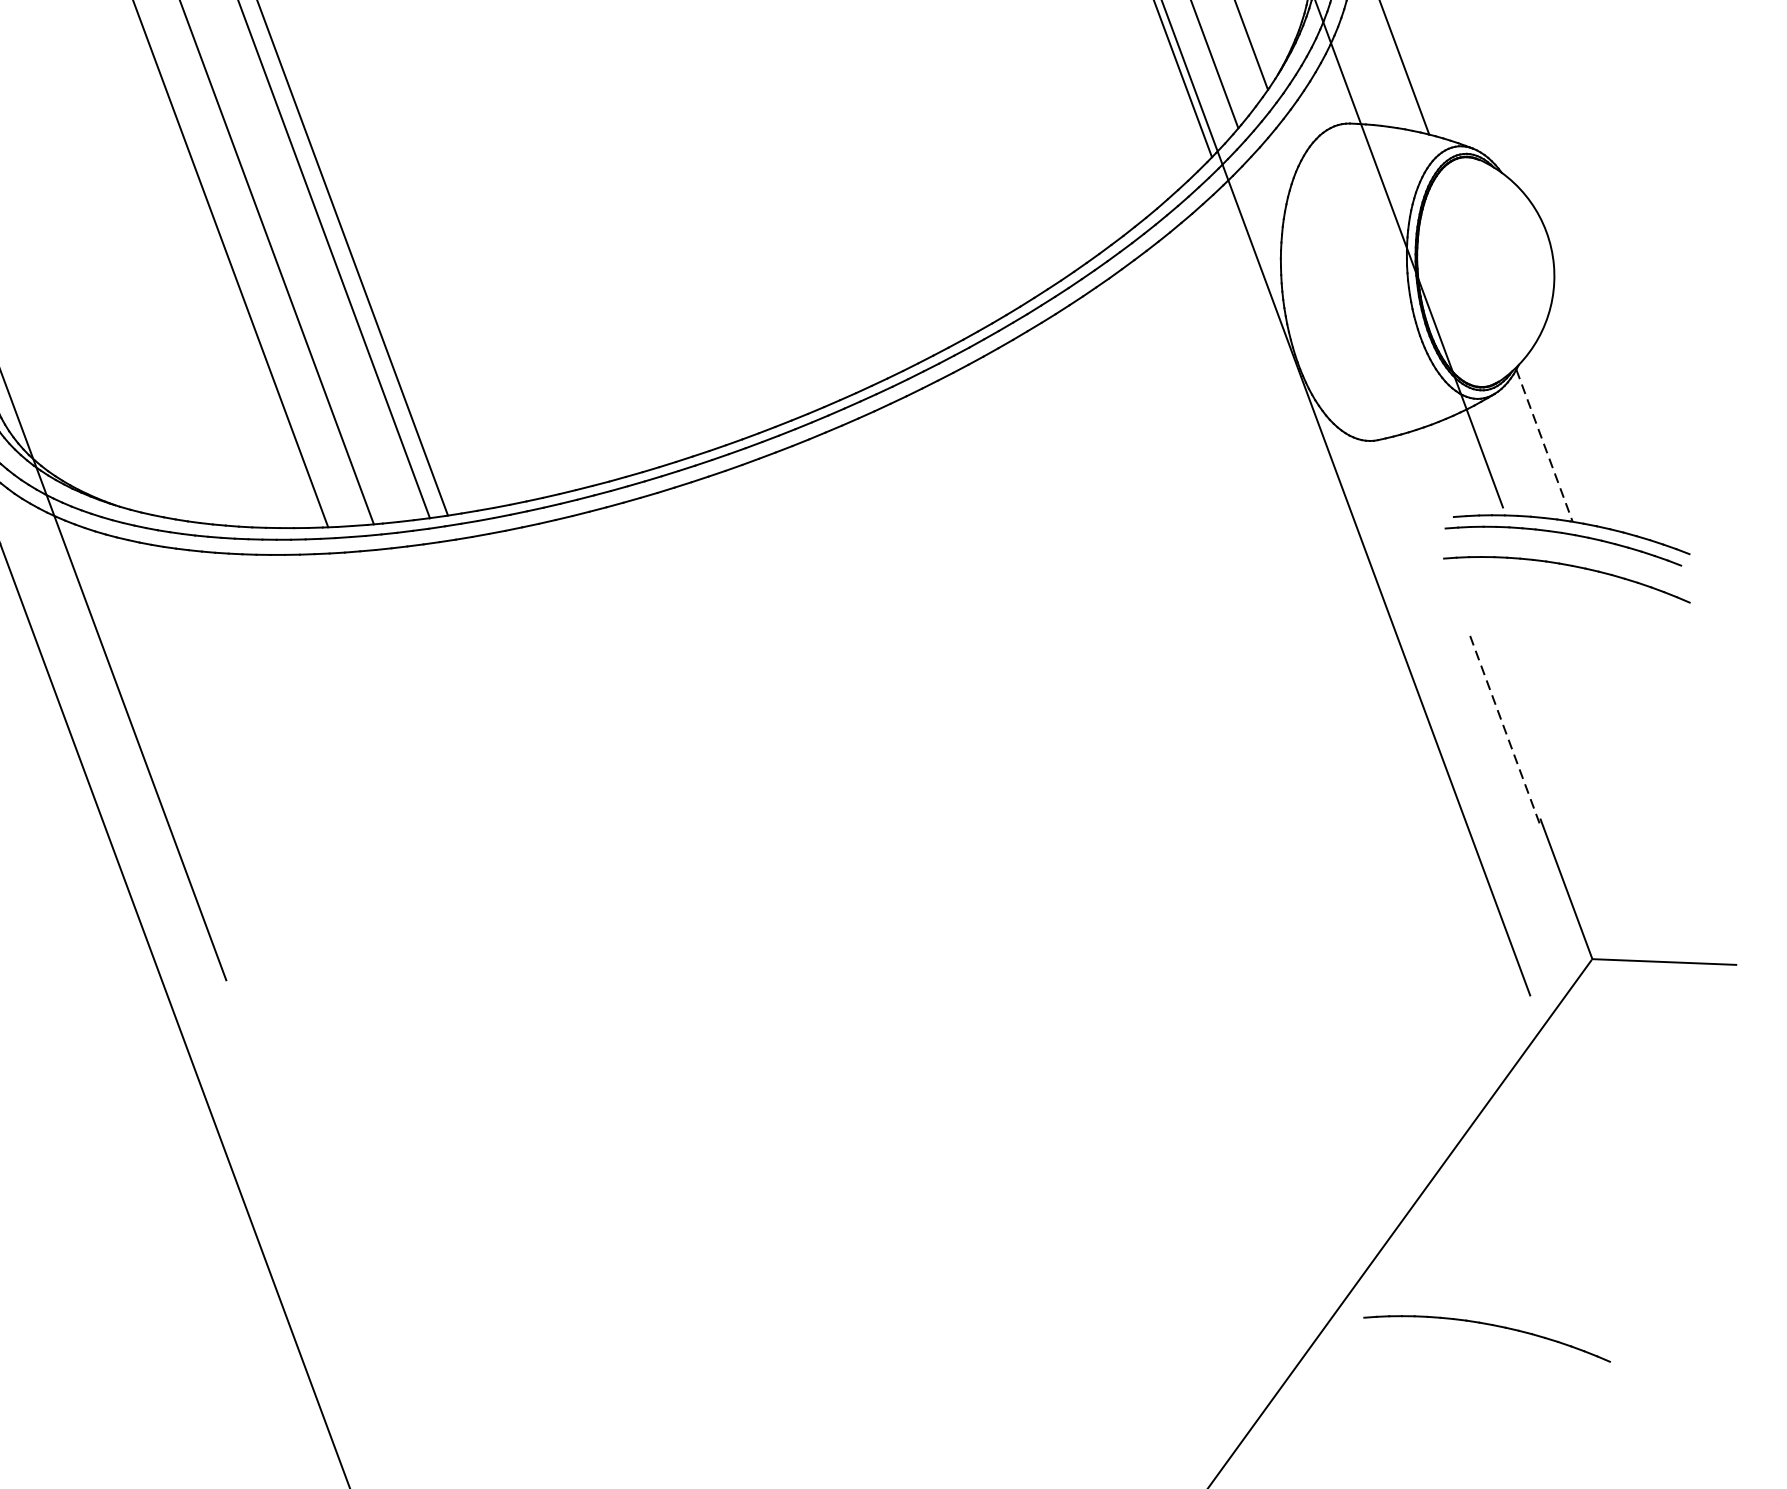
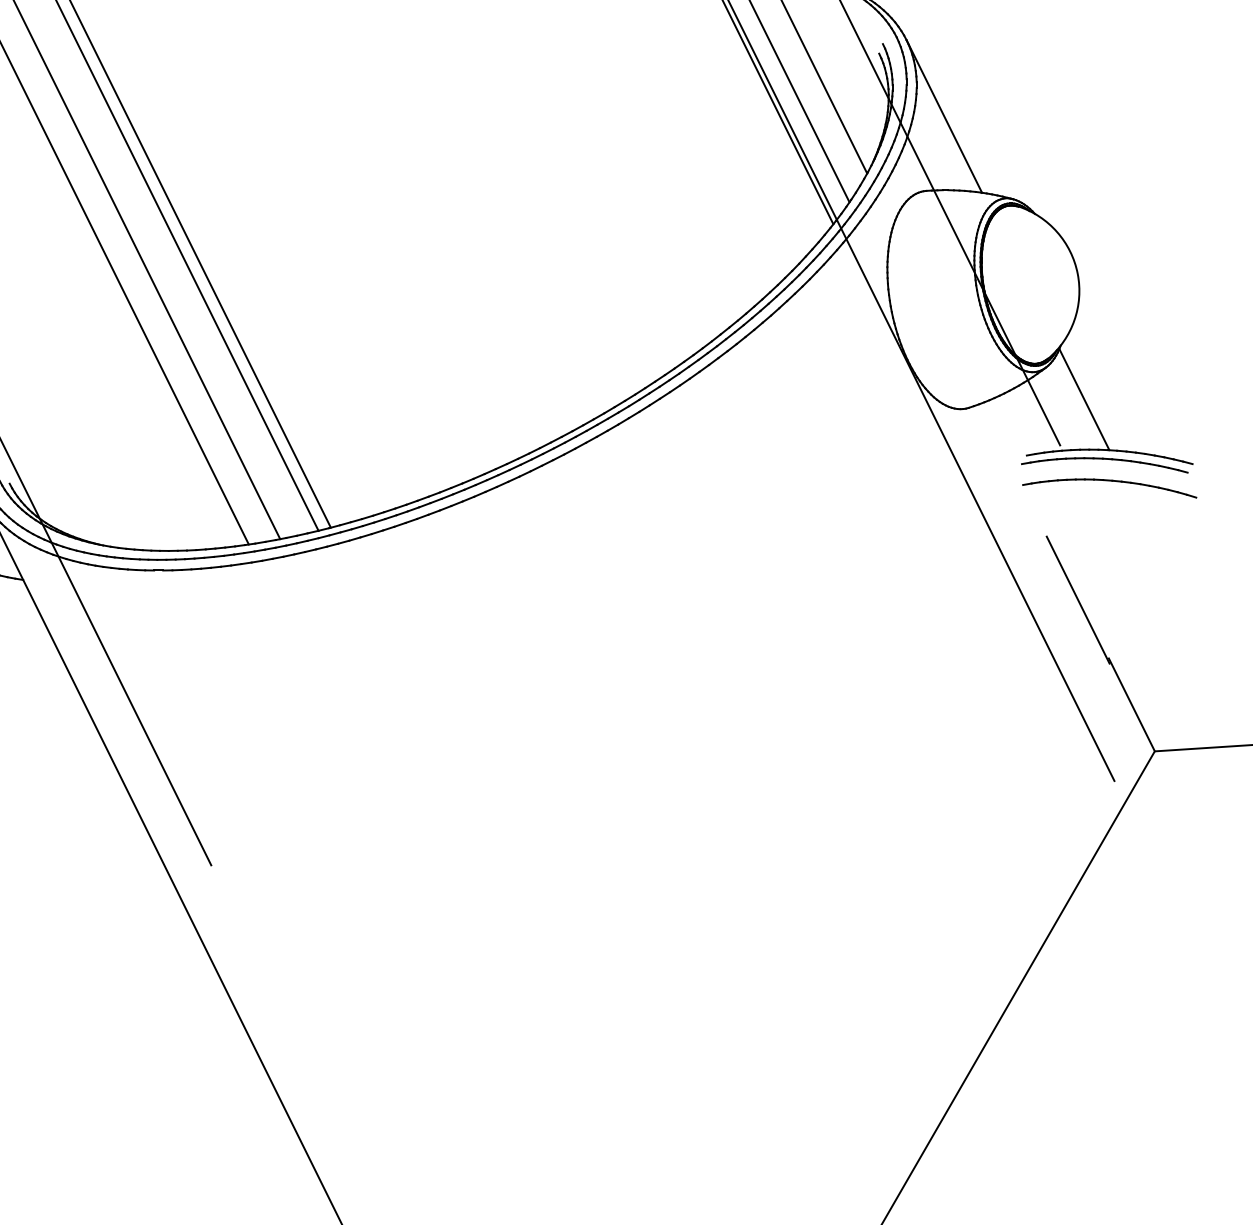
line: (1544, 446) -> (1084, 400), dashed -> solid
line: (1505, 731) -> (1078, 600), dashed -> solid
part: (1488, 1325) -> (1109, 1012), removed

